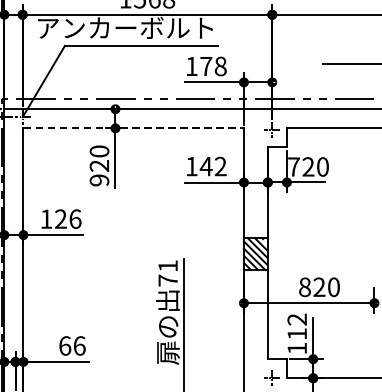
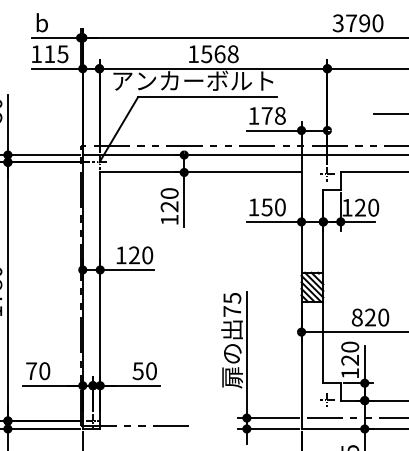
line: (133, 128) -> (200, 172), dashed -> solid
text: (213, 166) -> (273, 207), 142 -> 150
text: (294, 166) -> (347, 207), 720 -> 120
text: (99, 179) -> (169, 219), 920 -> 120
text: (75, 219) -> (147, 255), 126 -> 120
text: (168, 266) -> (232, 298), 71 -> 75
text: (297, 326) -> (350, 353), 112 -> 120
text: (71, 346) -> (144, 371), 66 -> 50

